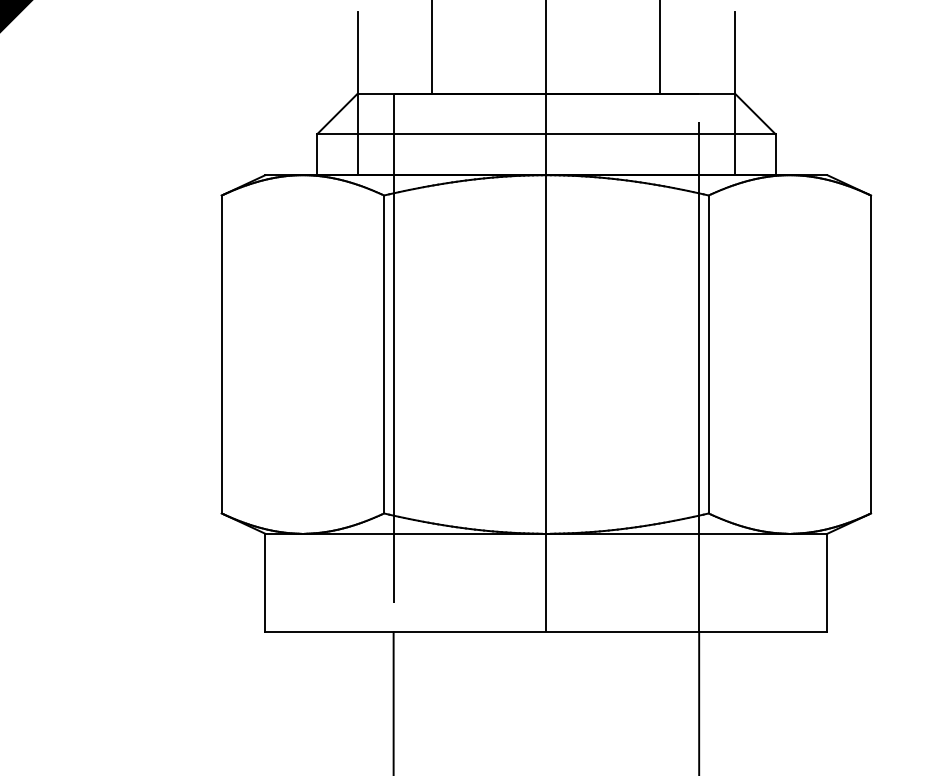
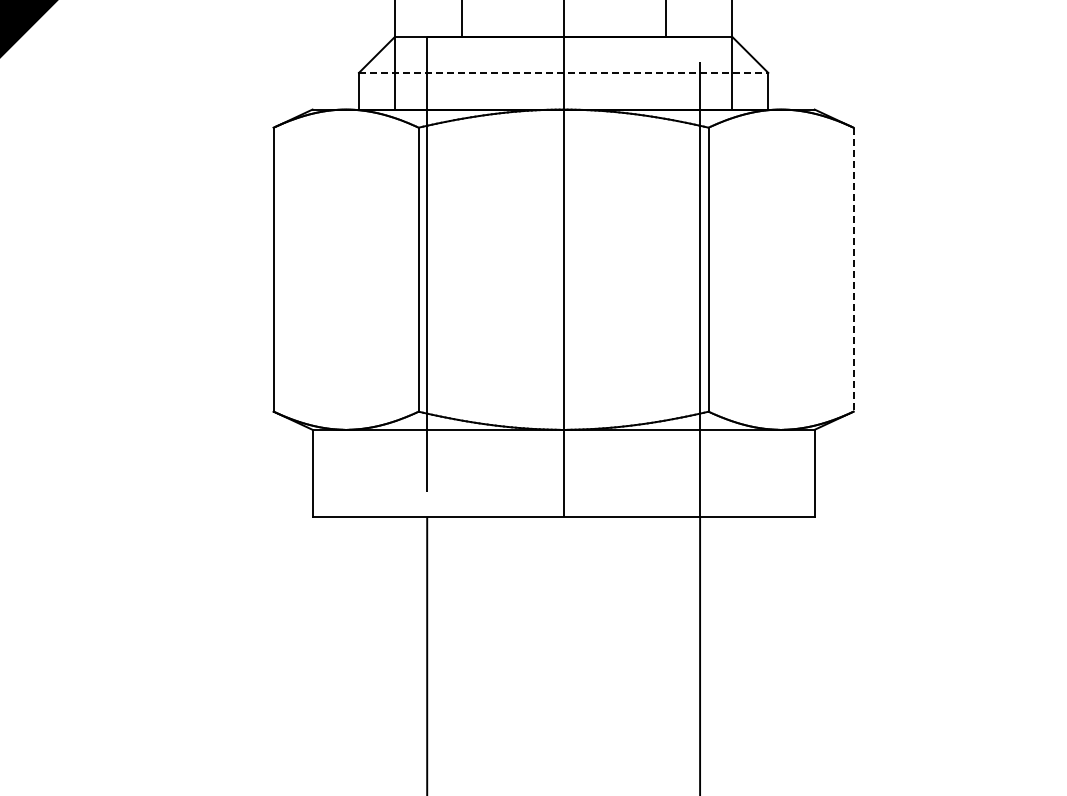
line: (546, 133) -> (563, 72), solid -> dashed
line: (870, 354) -> (853, 269), solid -> dashed

